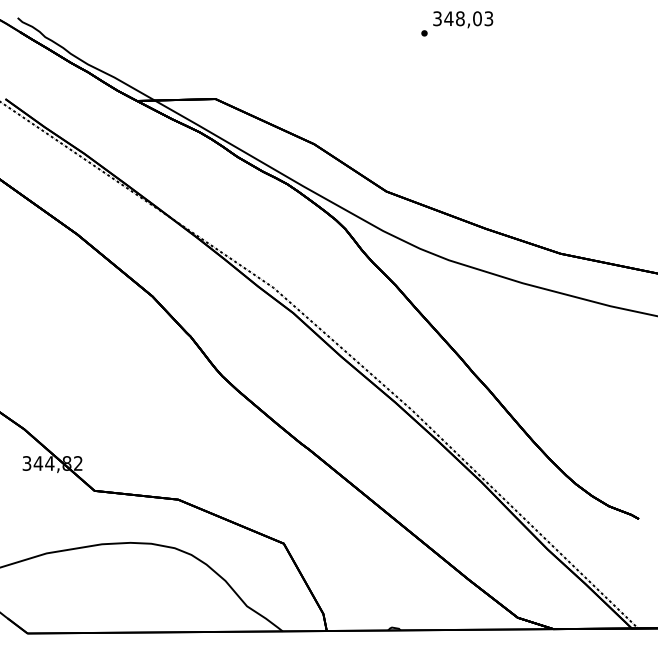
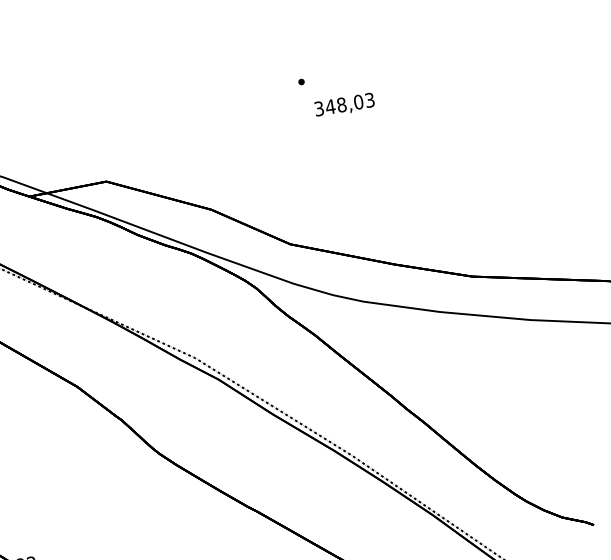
text: (463, 19) -> (345, 105), moved

